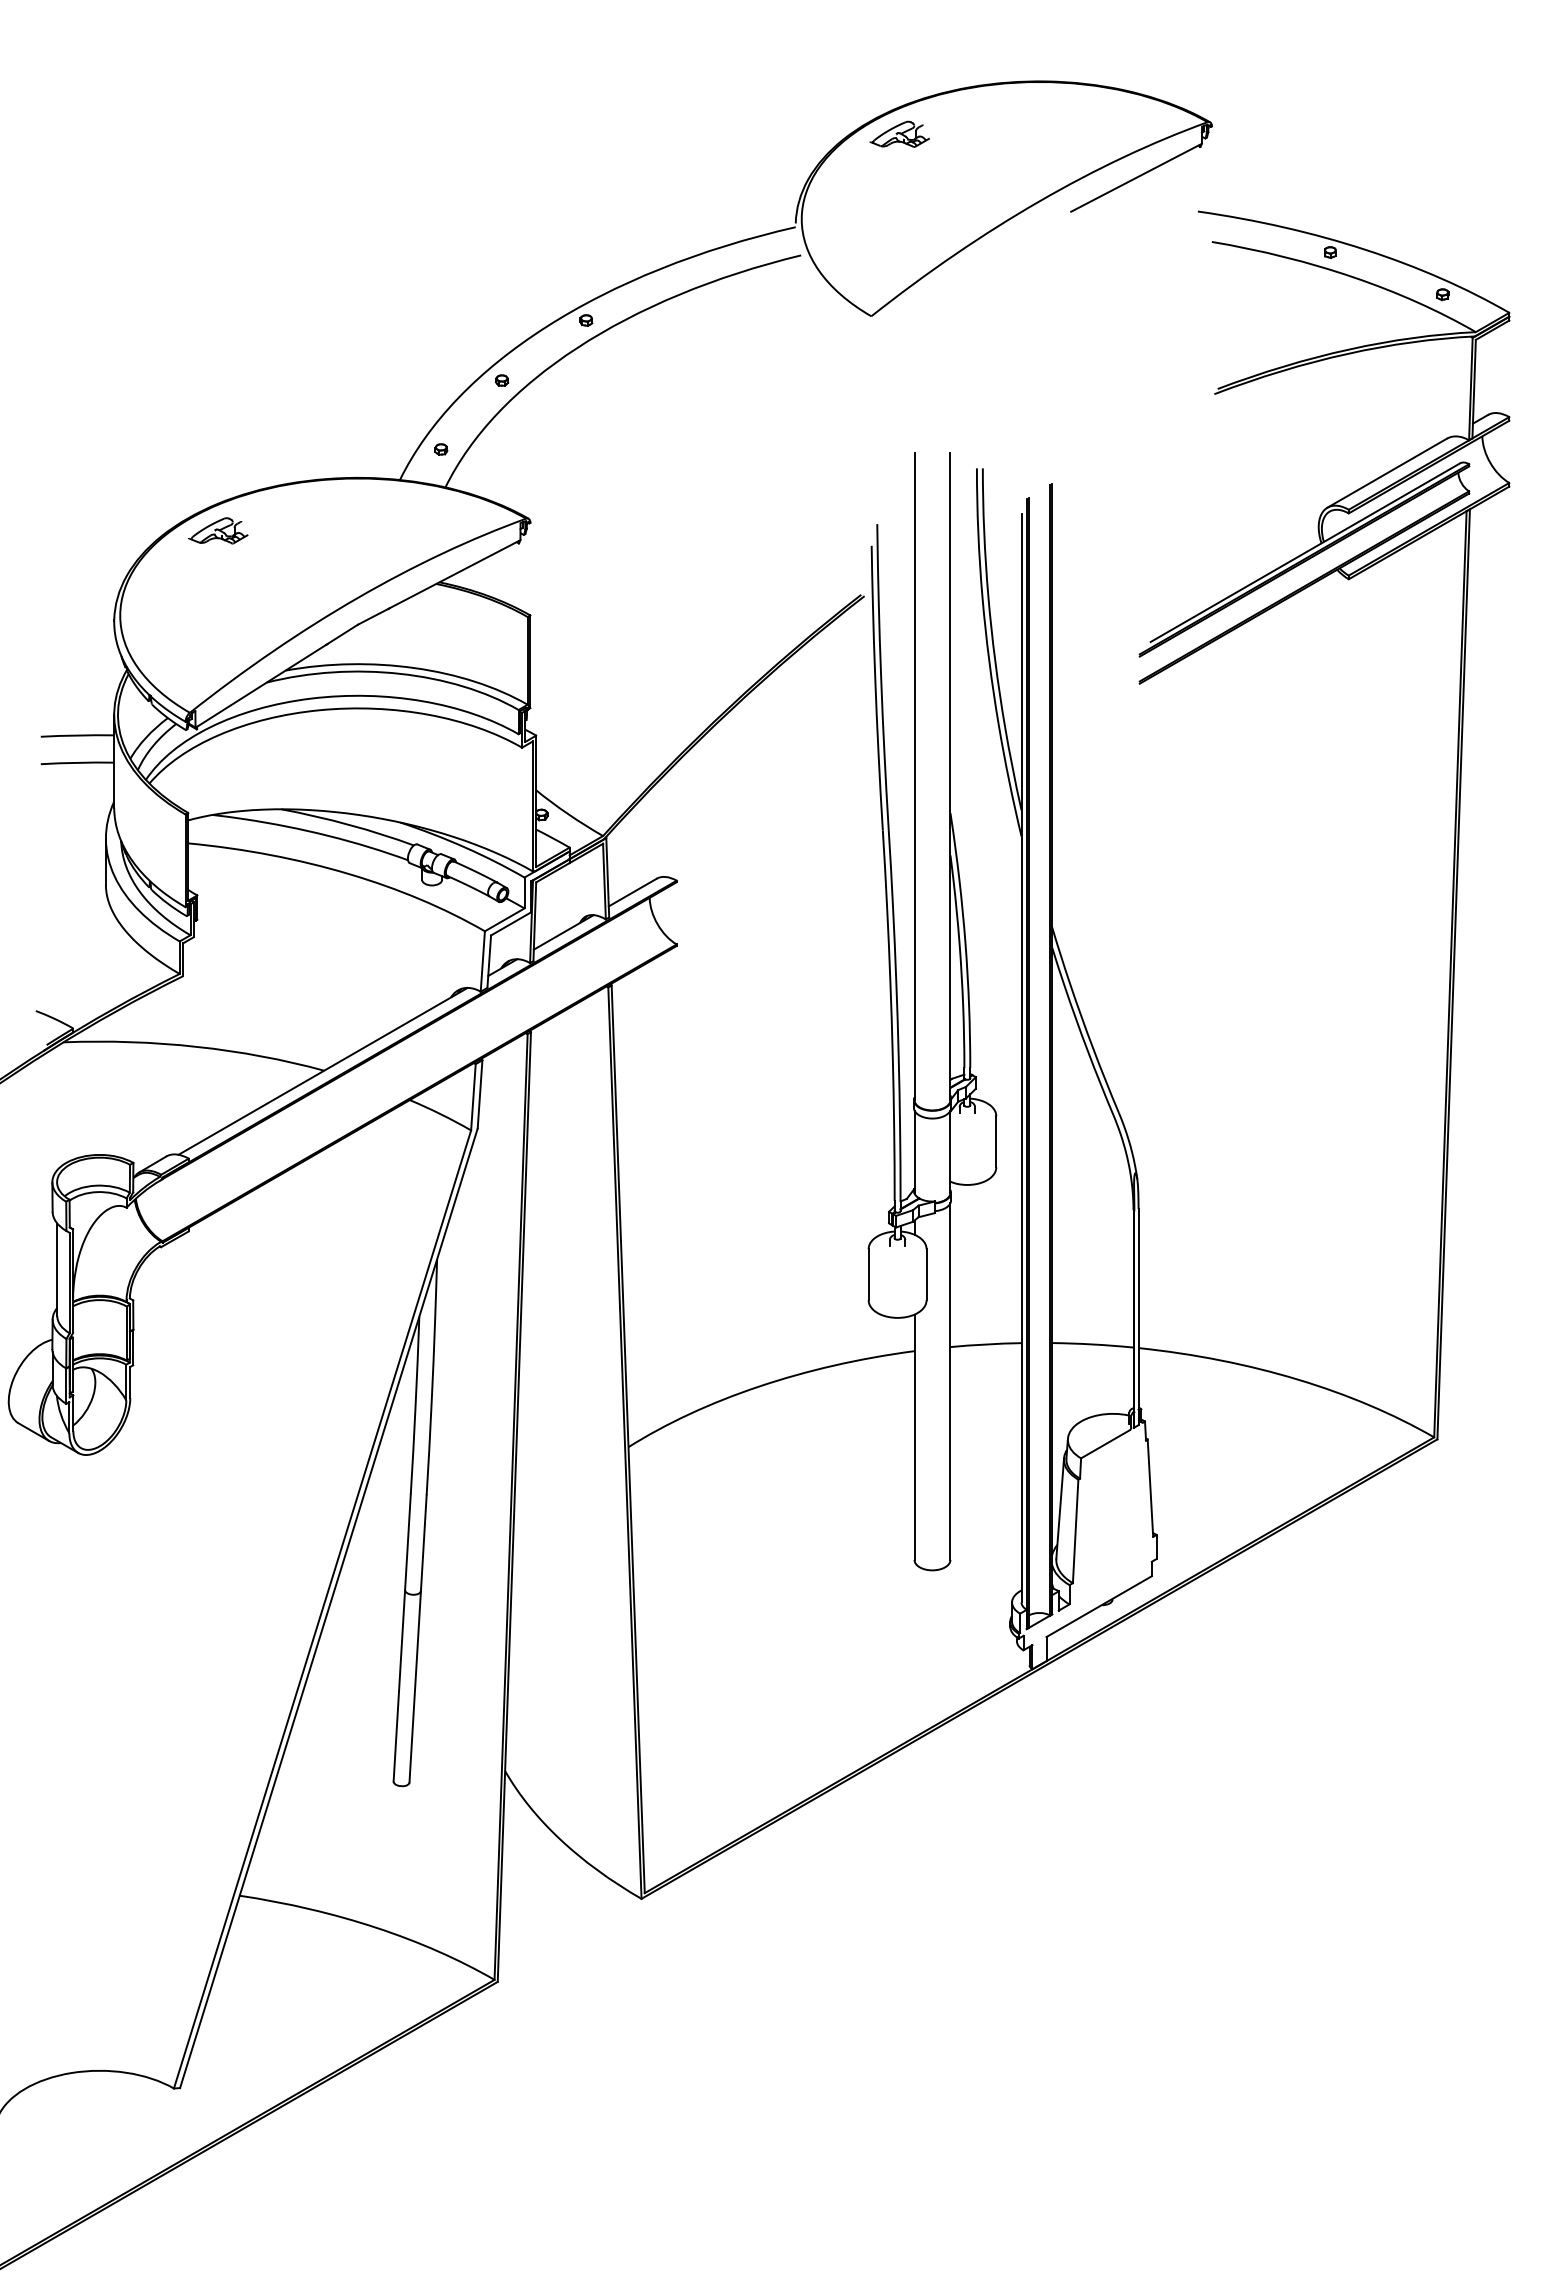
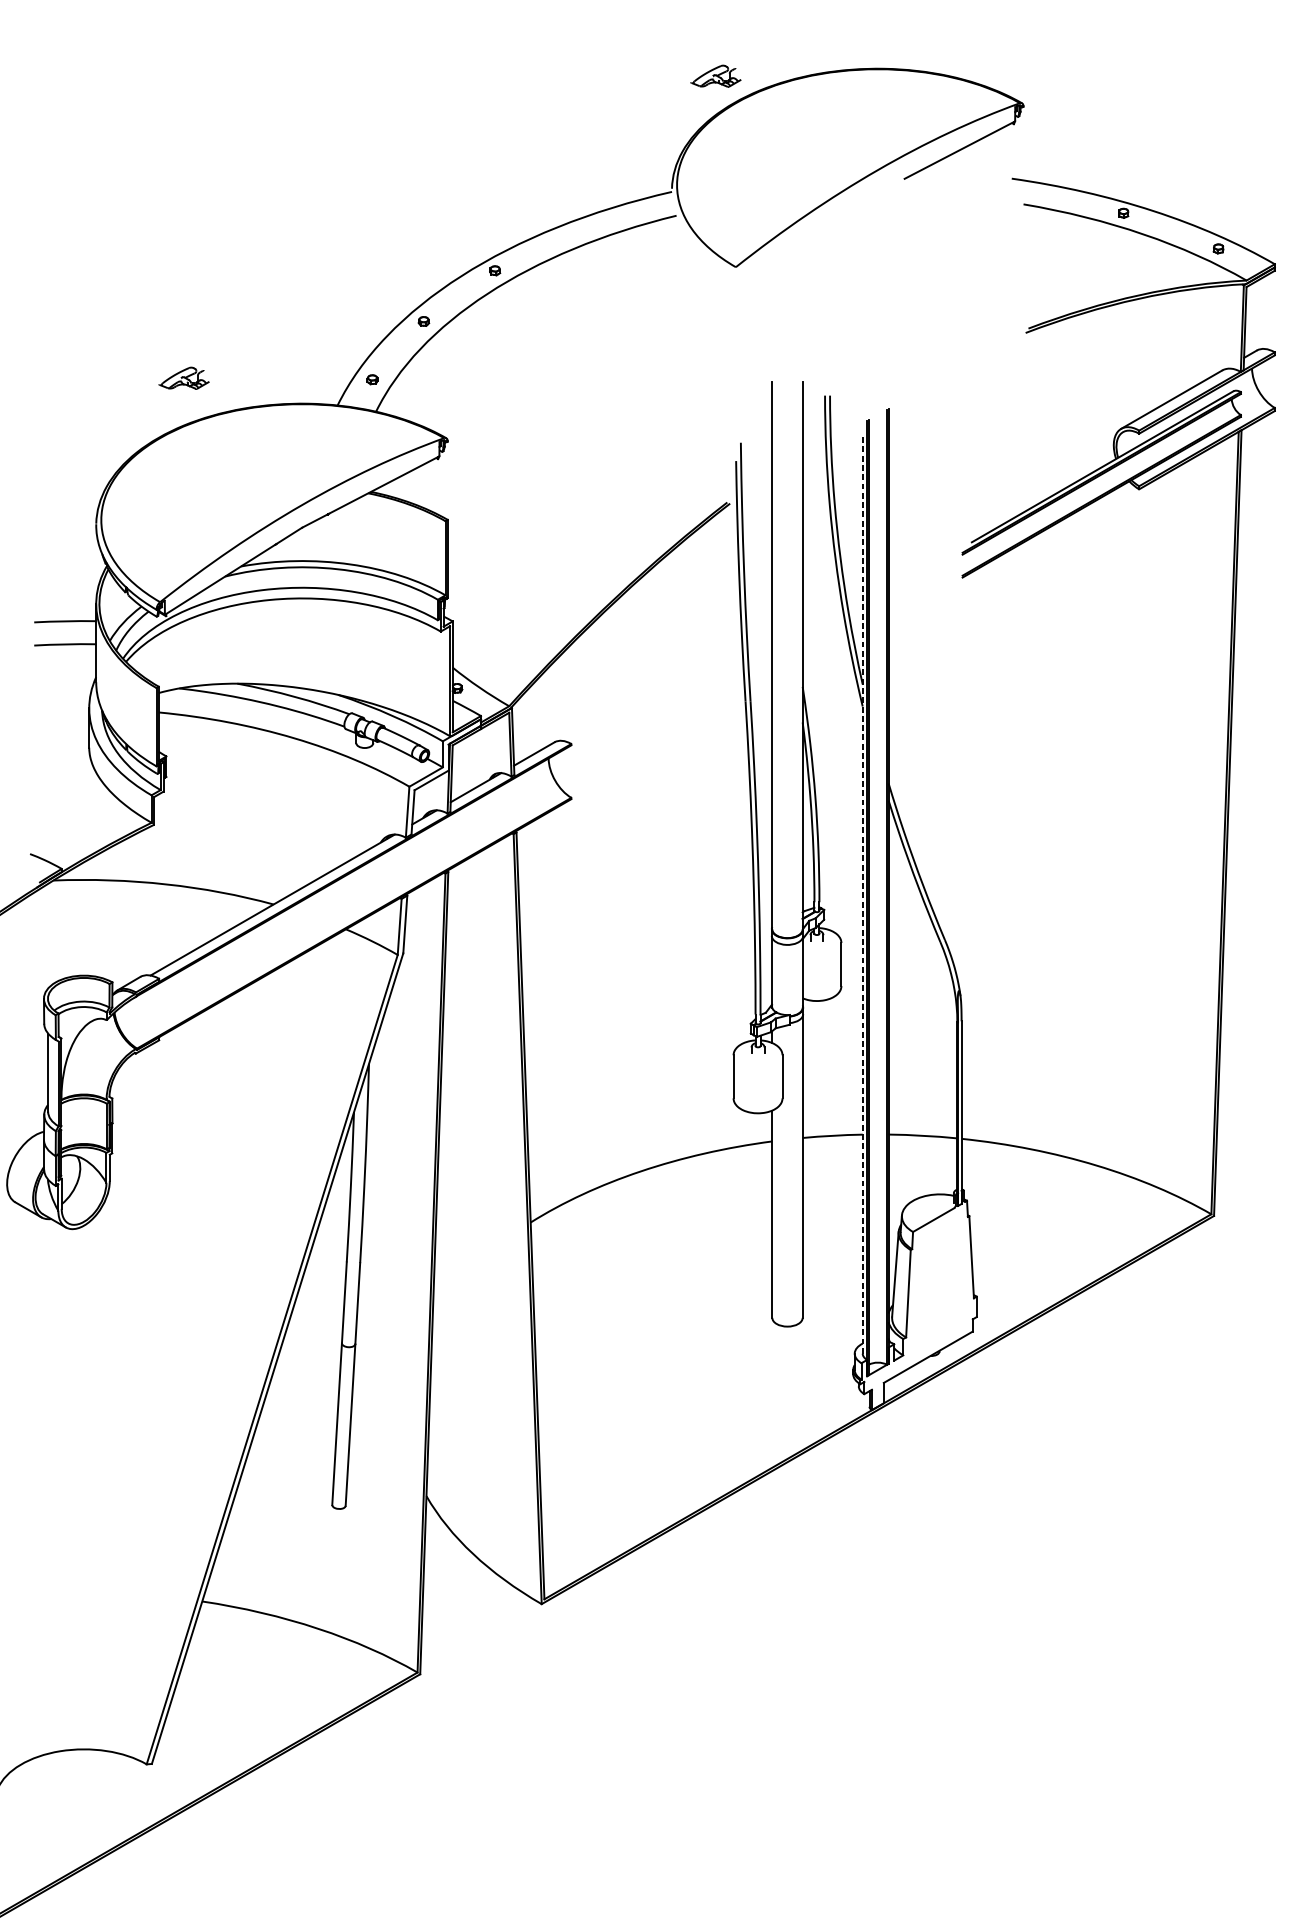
part: (899, 133) -> (715, 75), moved
part: (217, 530) -> (183, 378), moved
line: (1021, 1057) -> (862, 893), solid -> dashed

